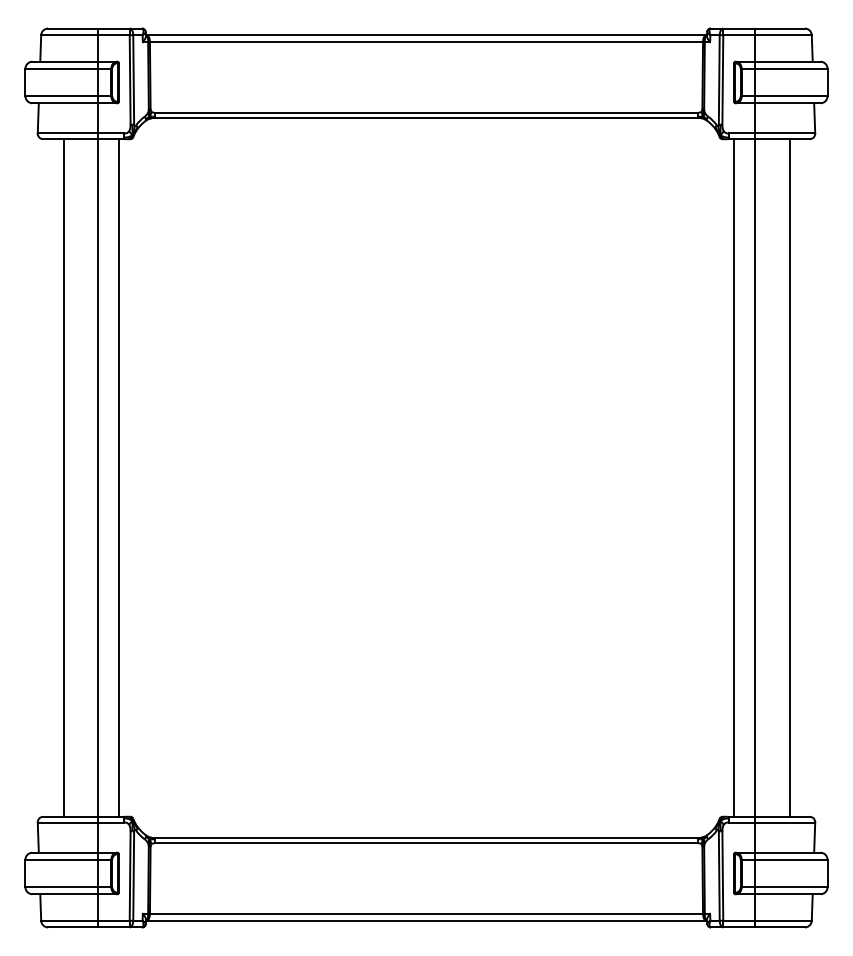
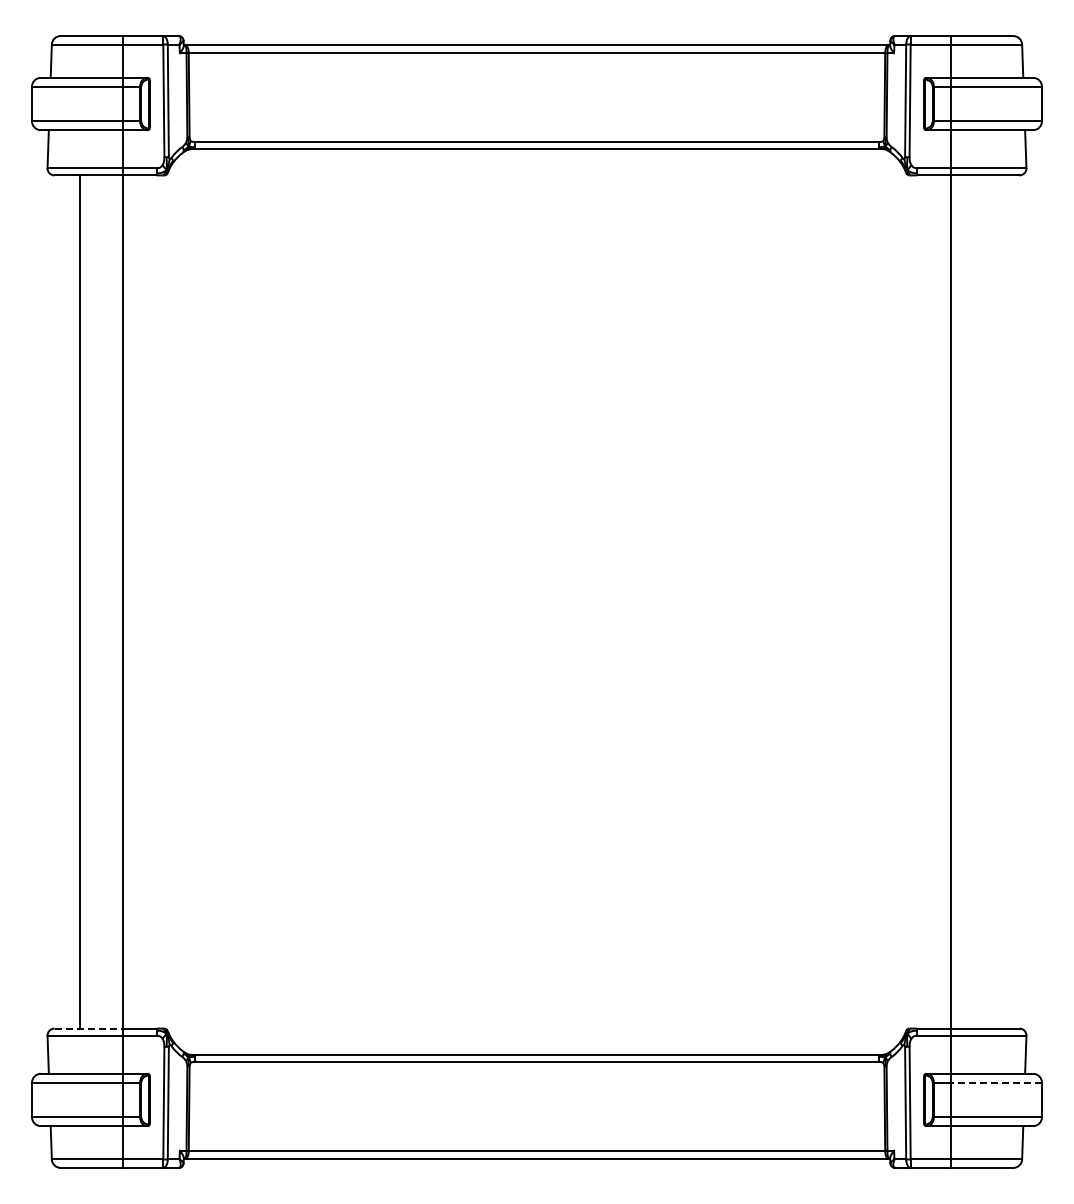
line: (118, 477) -> (149, 601), removed
line: (734, 477) -> (924, 601), removed
line: (789, 477) -> (994, 601), removed
line: (71, 816) -> (89, 1028), solid -> dashed
line: (791, 859) -> (996, 1082), solid -> dashed

